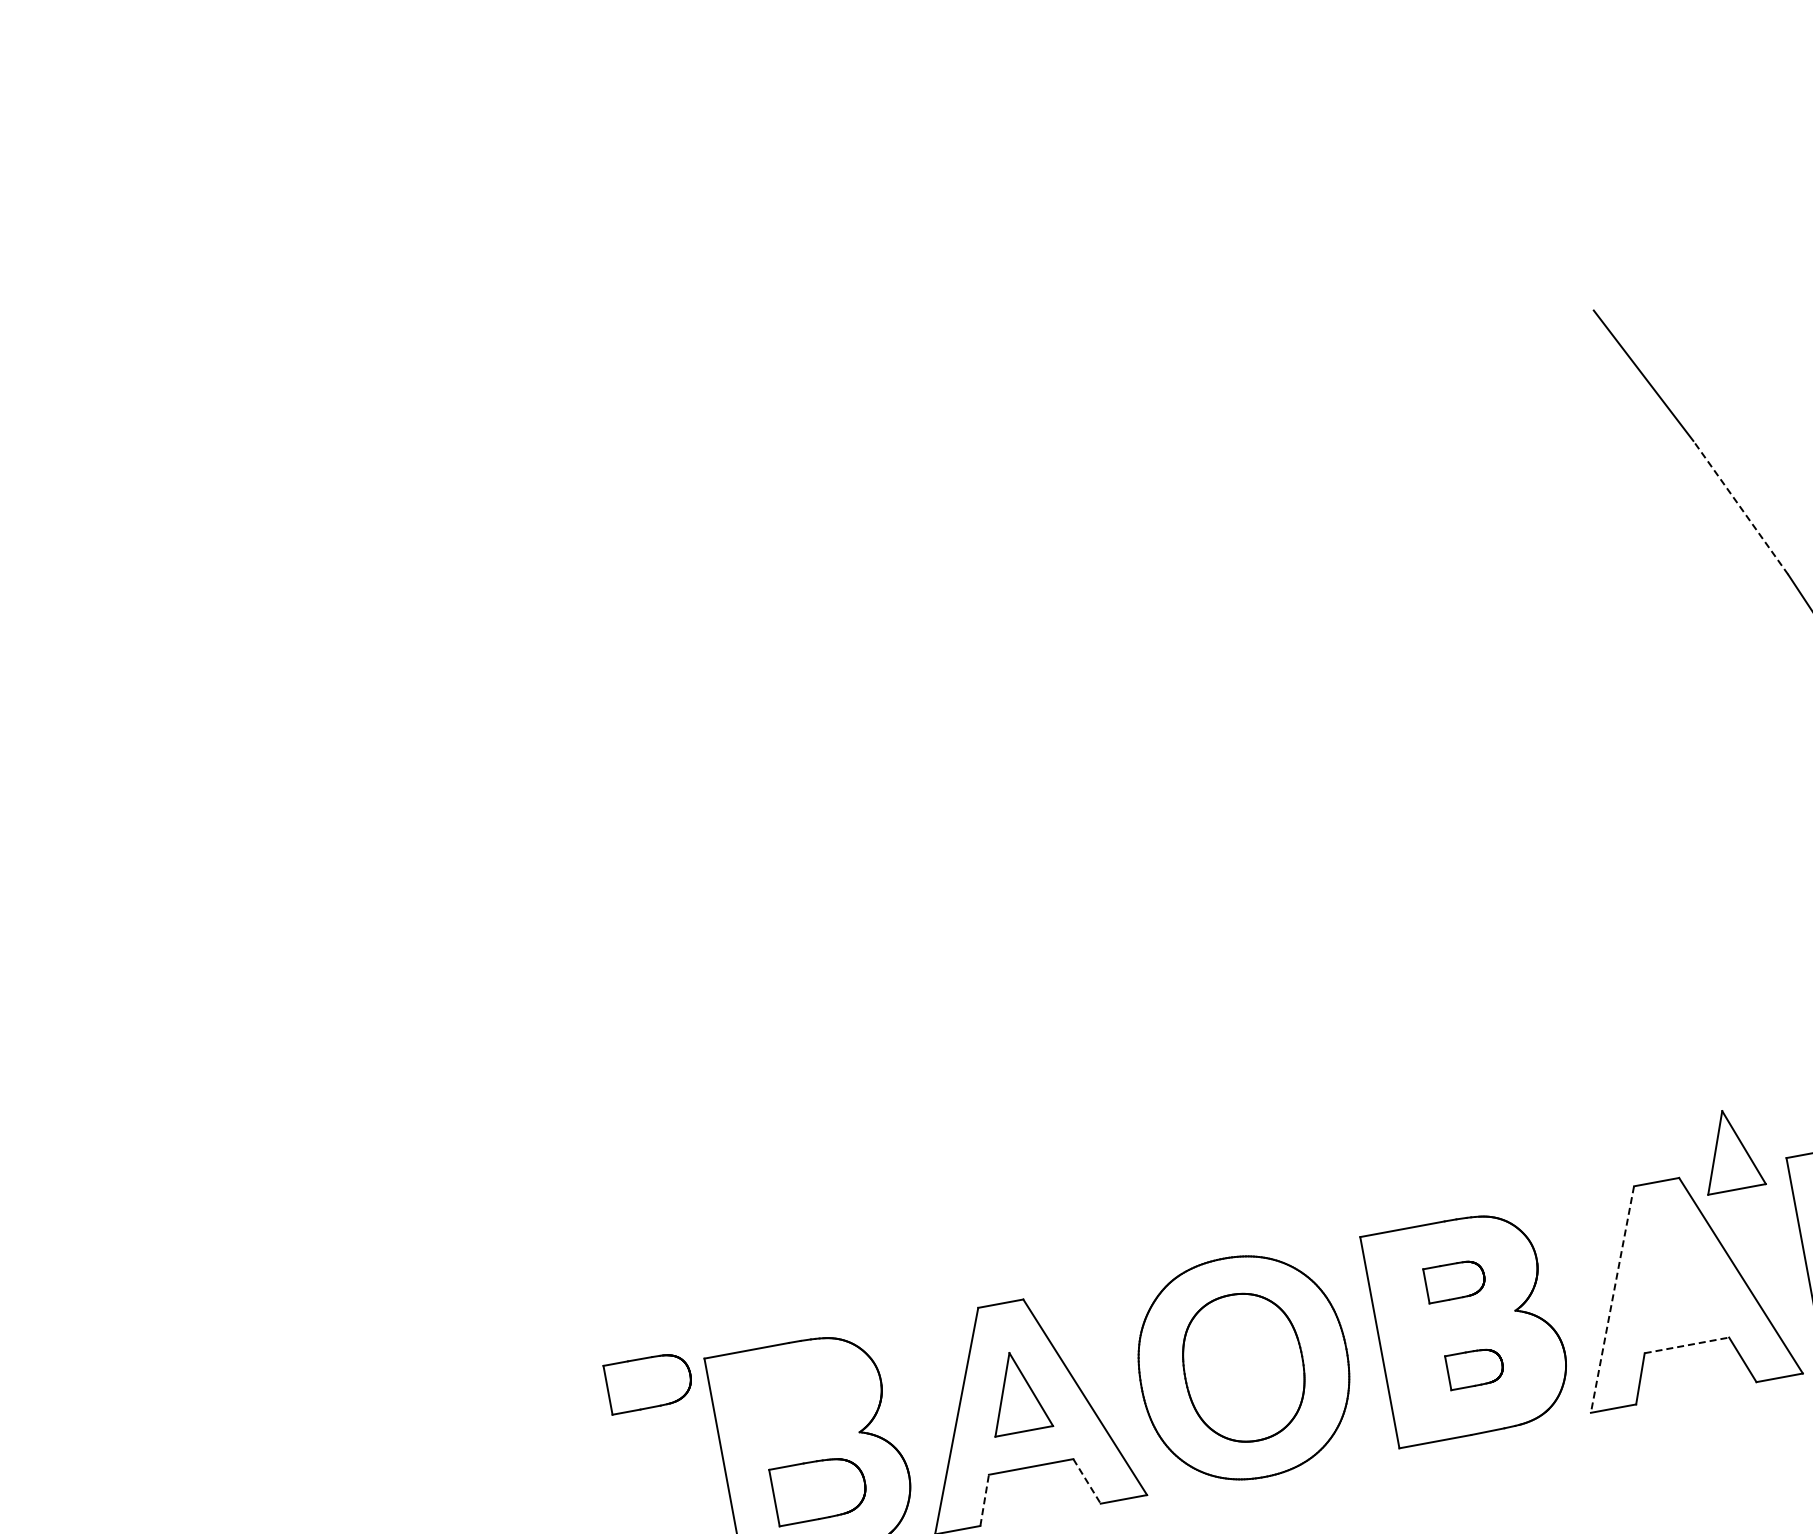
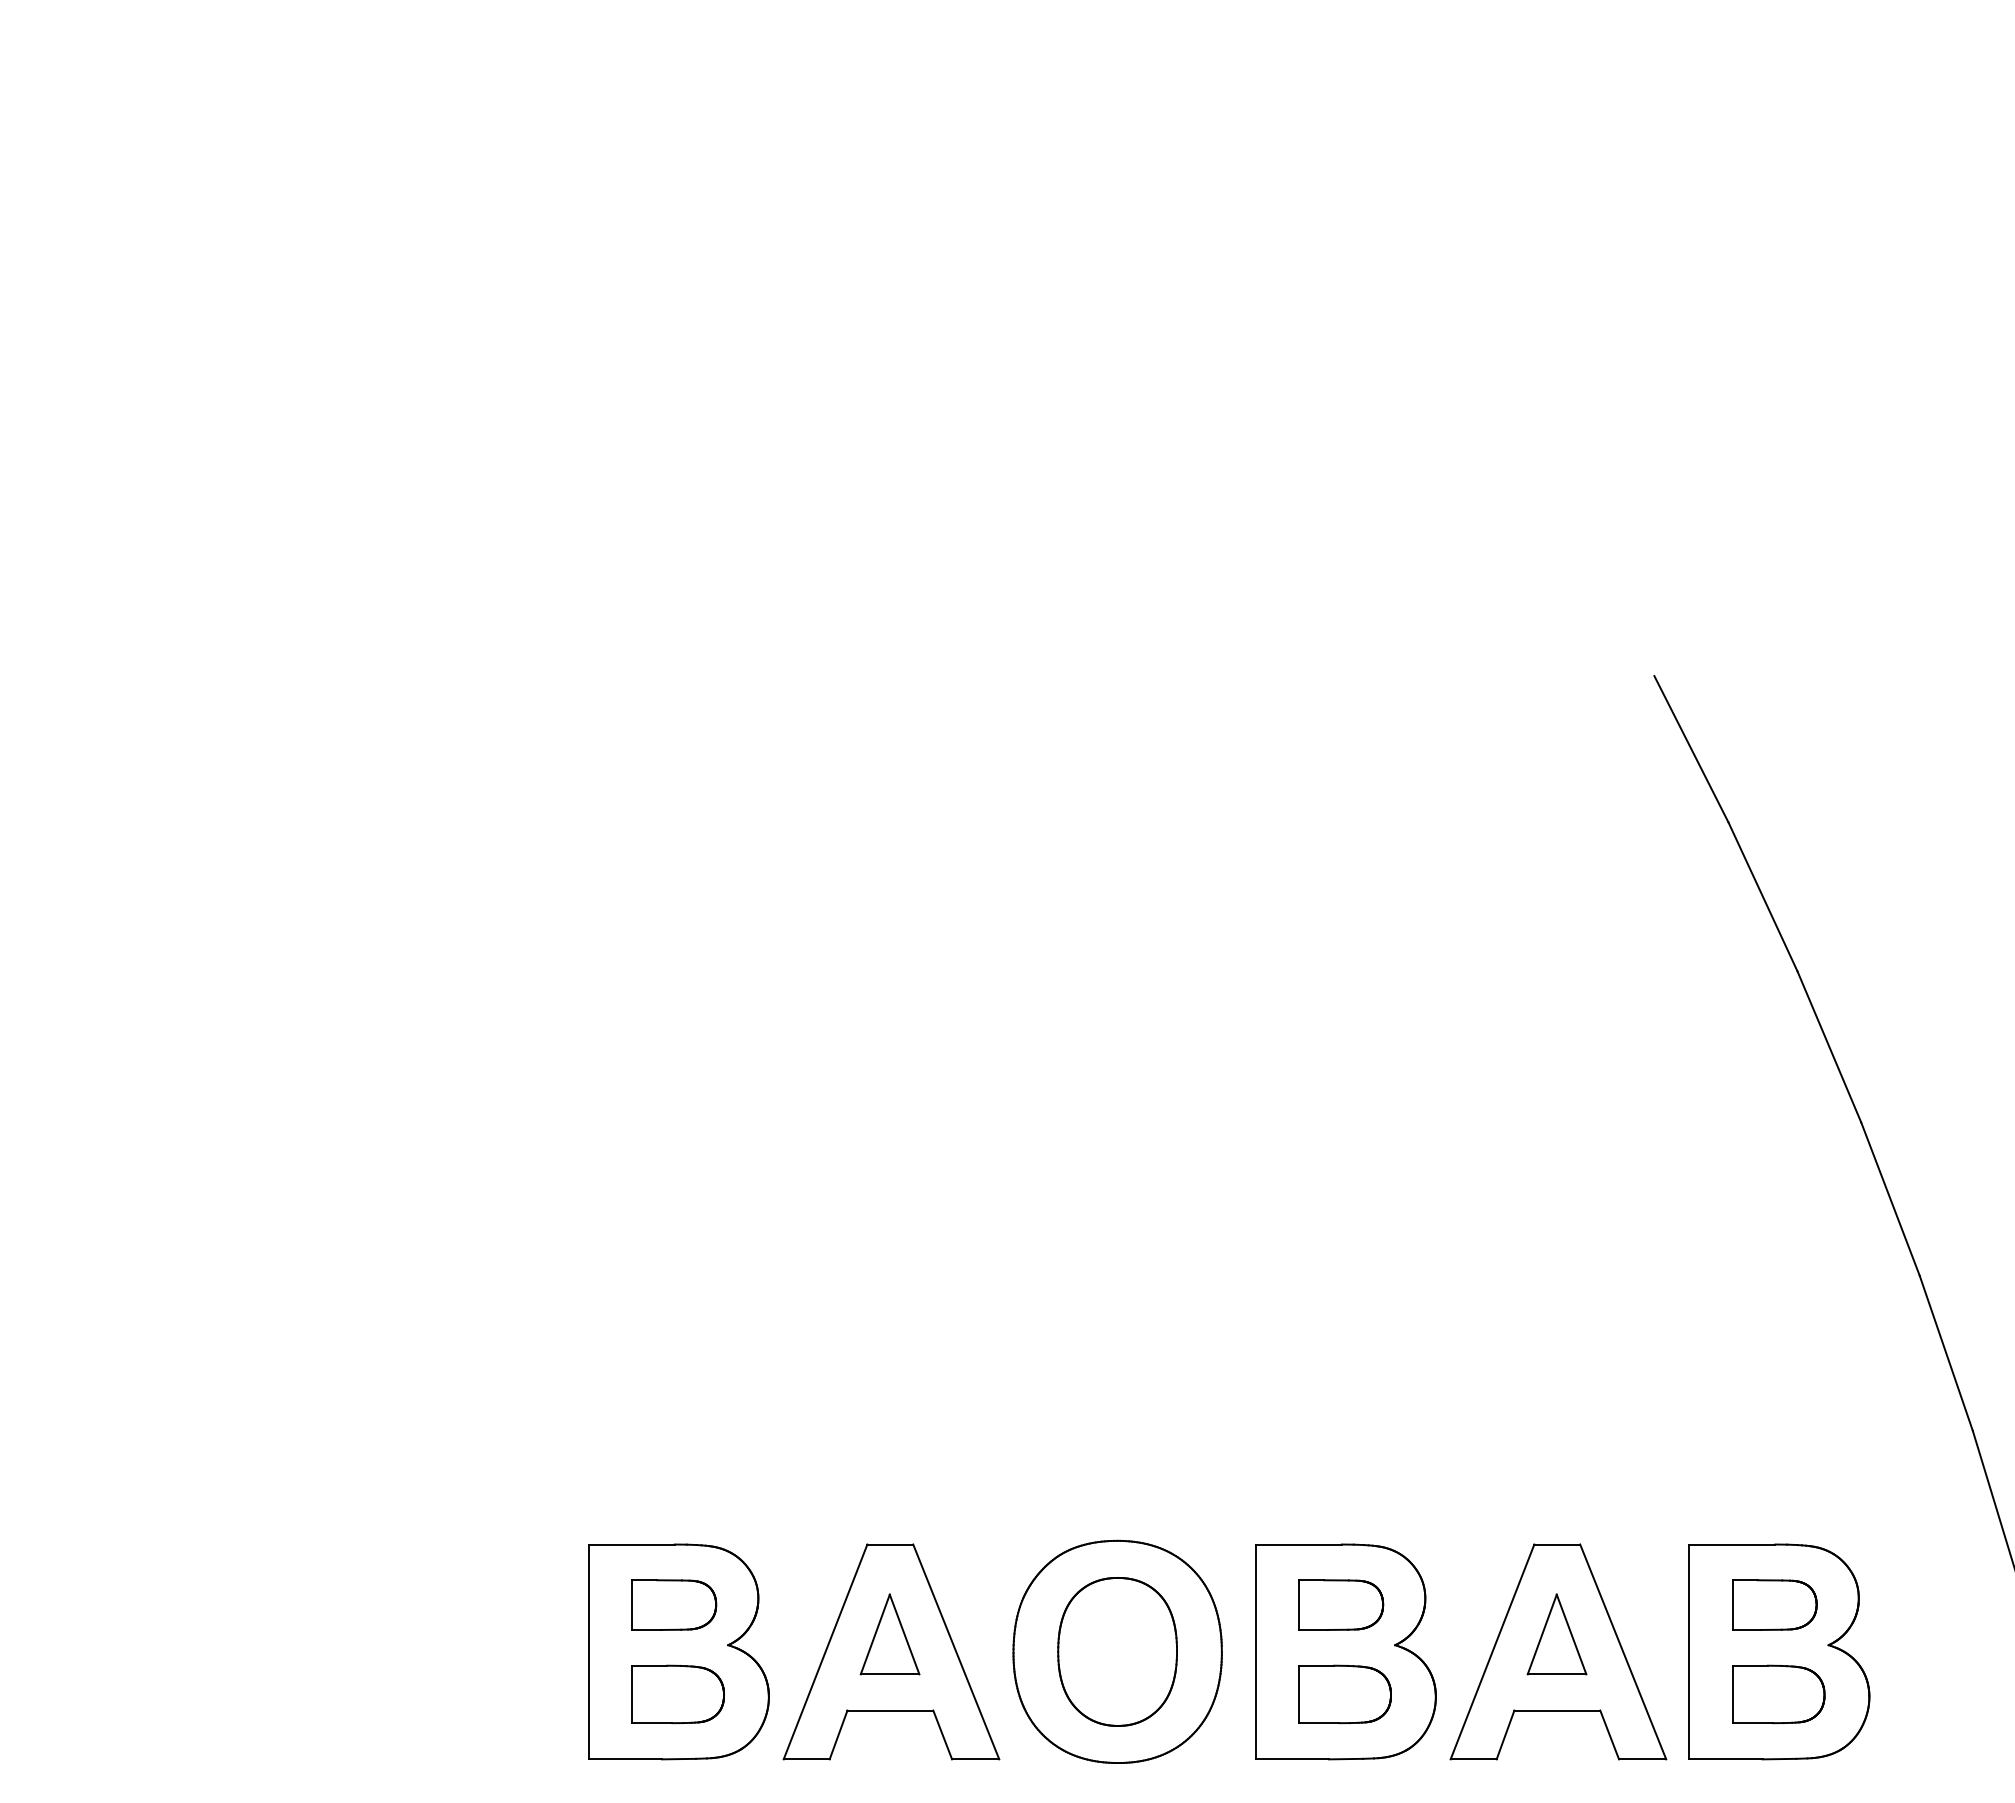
line: (1740, 507) -> (1762, 896), dashed -> solid
part: (1729, 1150) -> (1556, 1634), moved
part: (1455, 1280) -> (1341, 1604), size x1.43
line: (1612, 1300) -> (1492, 1652), dashed -> solid
line: (1687, 1345) -> (1557, 1710), dashed -> solid
part: (1474, 1368) -> (1344, 1694), size x1.67
part: (649, 1382) -> (674, 1604), moved
line: (1086, 1481) -> (942, 1735), dashed -> solid
line: (984, 1499) -> (838, 1734), dashed -> solid

